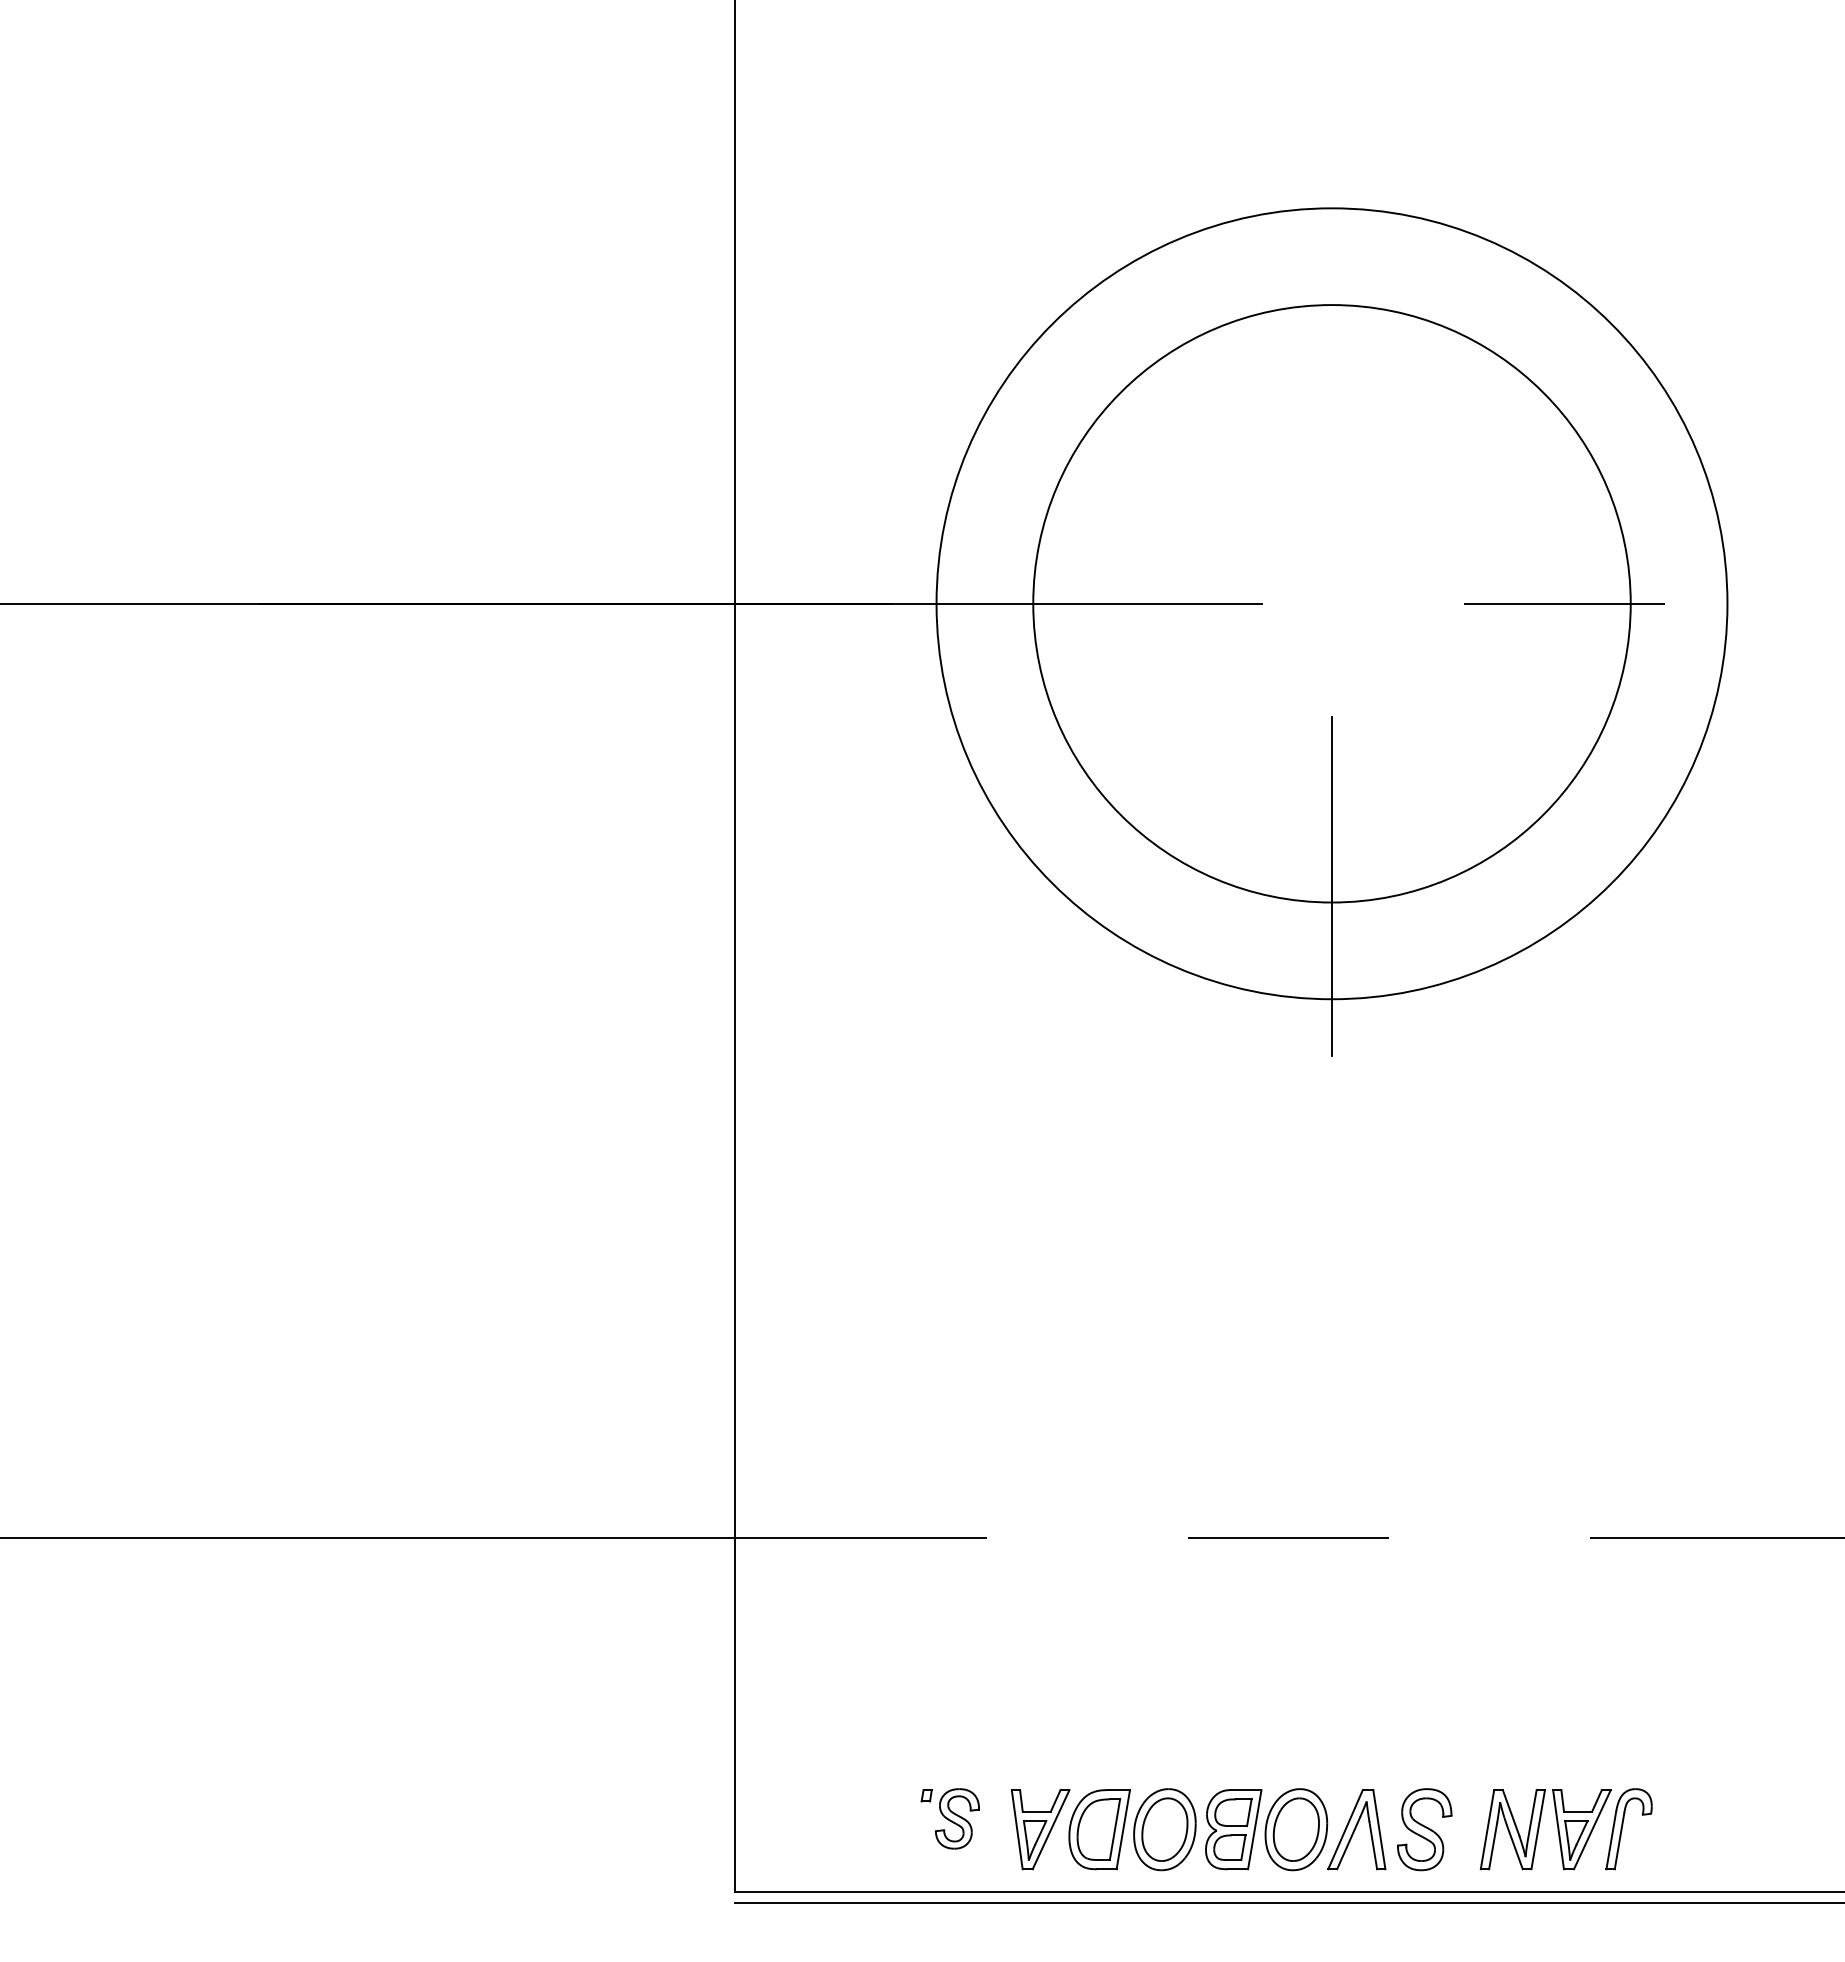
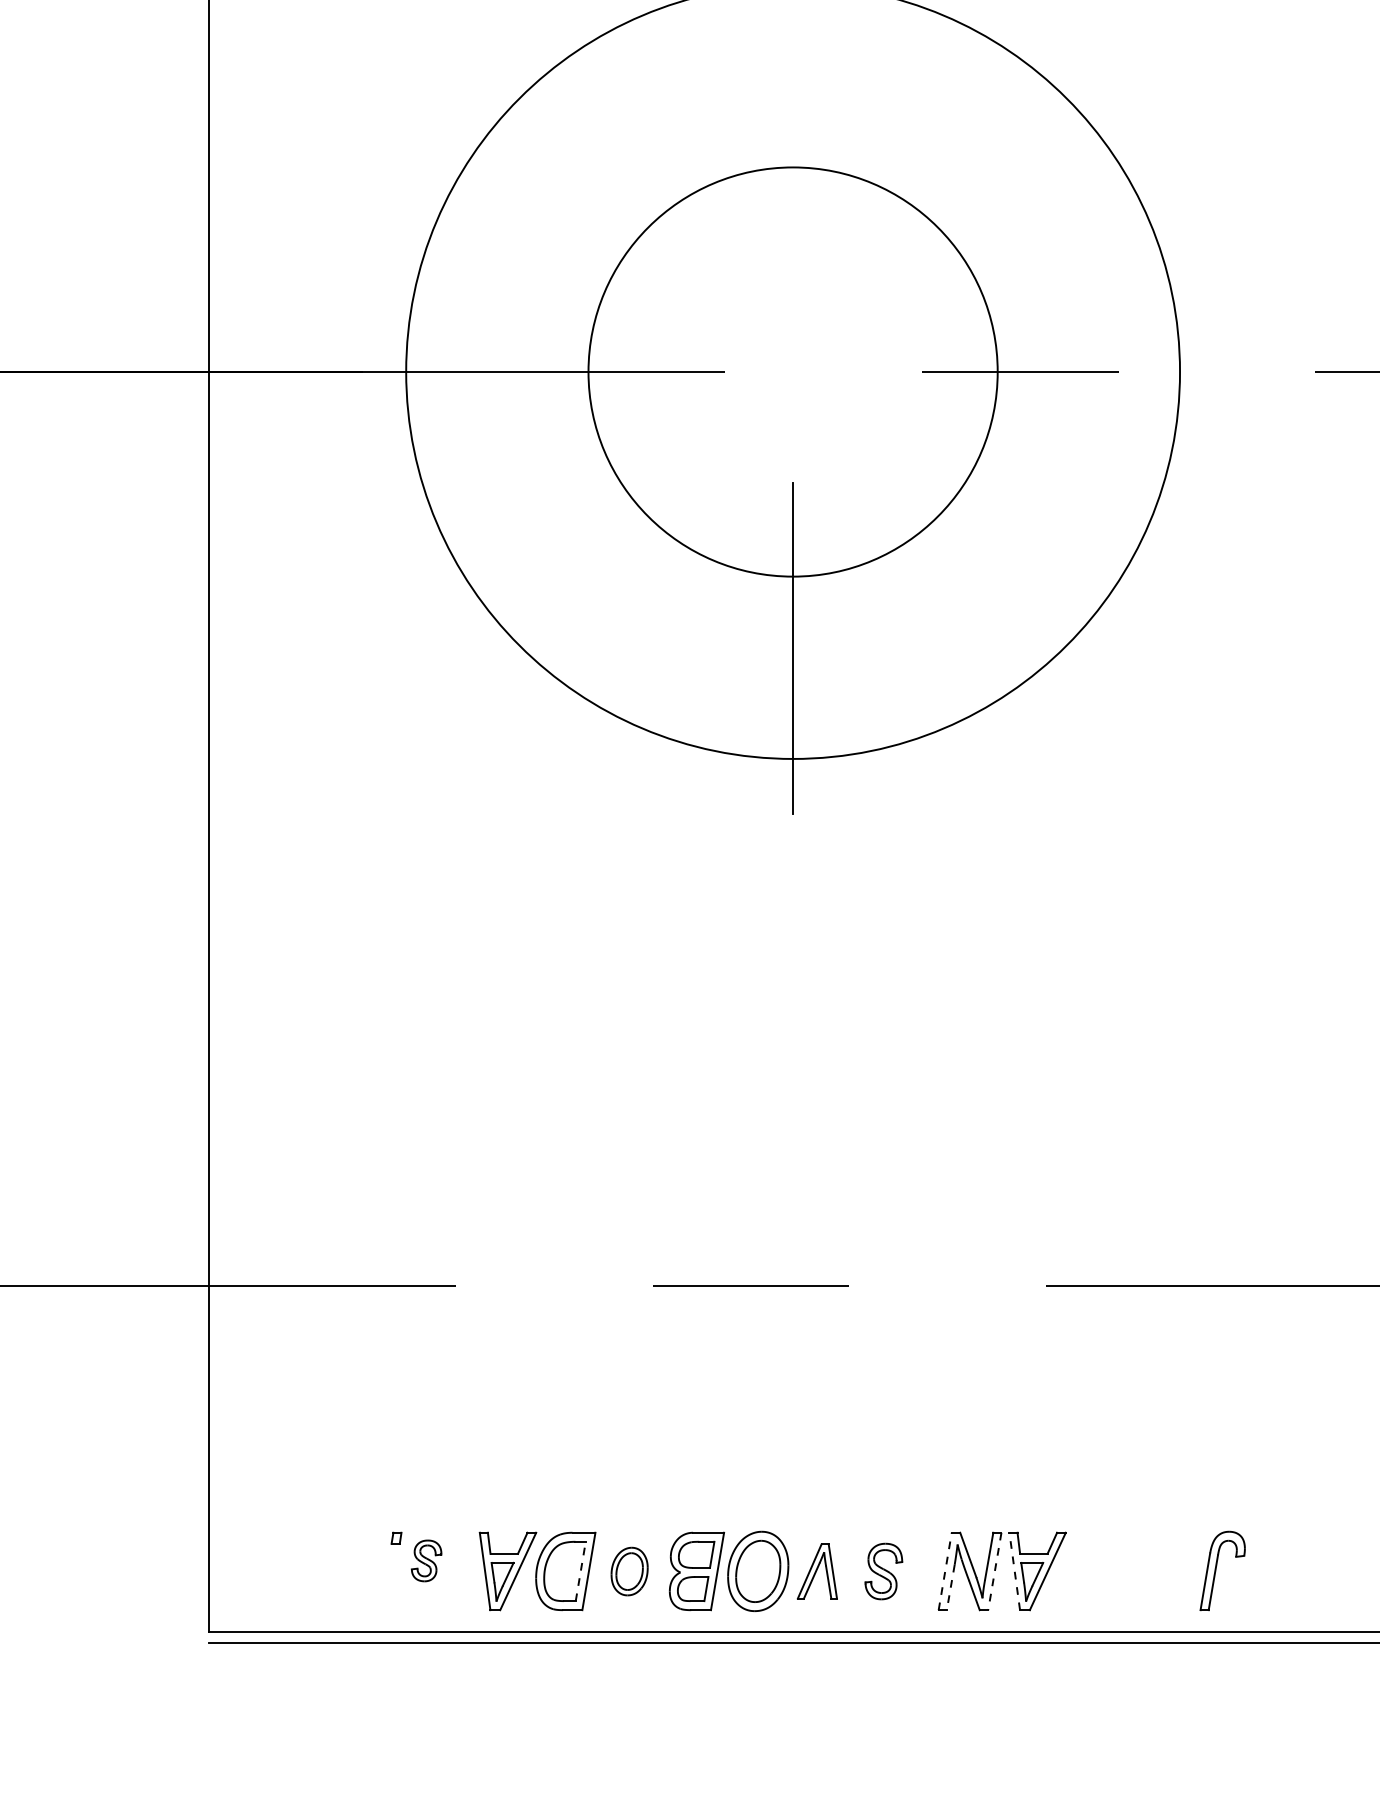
circle: (1331, 603) -> (792, 371), size x0.7
part: (957, 1818) -> (426, 1560), size x0.7
line: (1114, 1829) -> (580, 1571), solid -> dashed
part: (1164, 1829) -> (629, 1571), size x0.6
part: (1356, 1829) -> (817, 1571), size x0.7
part: (1424, 1829) -> (883, 1571), size x0.7
line: (1487, 1829) -> (945, 1571), solid -> dashed
line: (1558, 1829) -> (1014, 1571), solid -> dashed
part: (1628, 1829) -> (1222, 1571), moved
line: (1538, 1830) -> (995, 1572), solid -> dashed
line: (1493, 1846) -> (951, 1587), solid -> dashed

